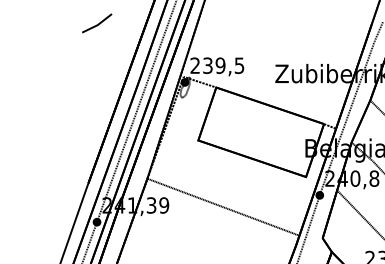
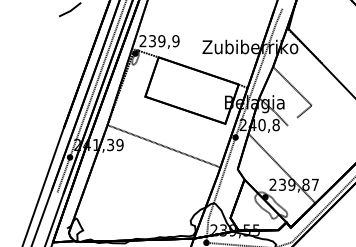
text: (238, 64) -> (175, 40), 239,5 -> 239,9

